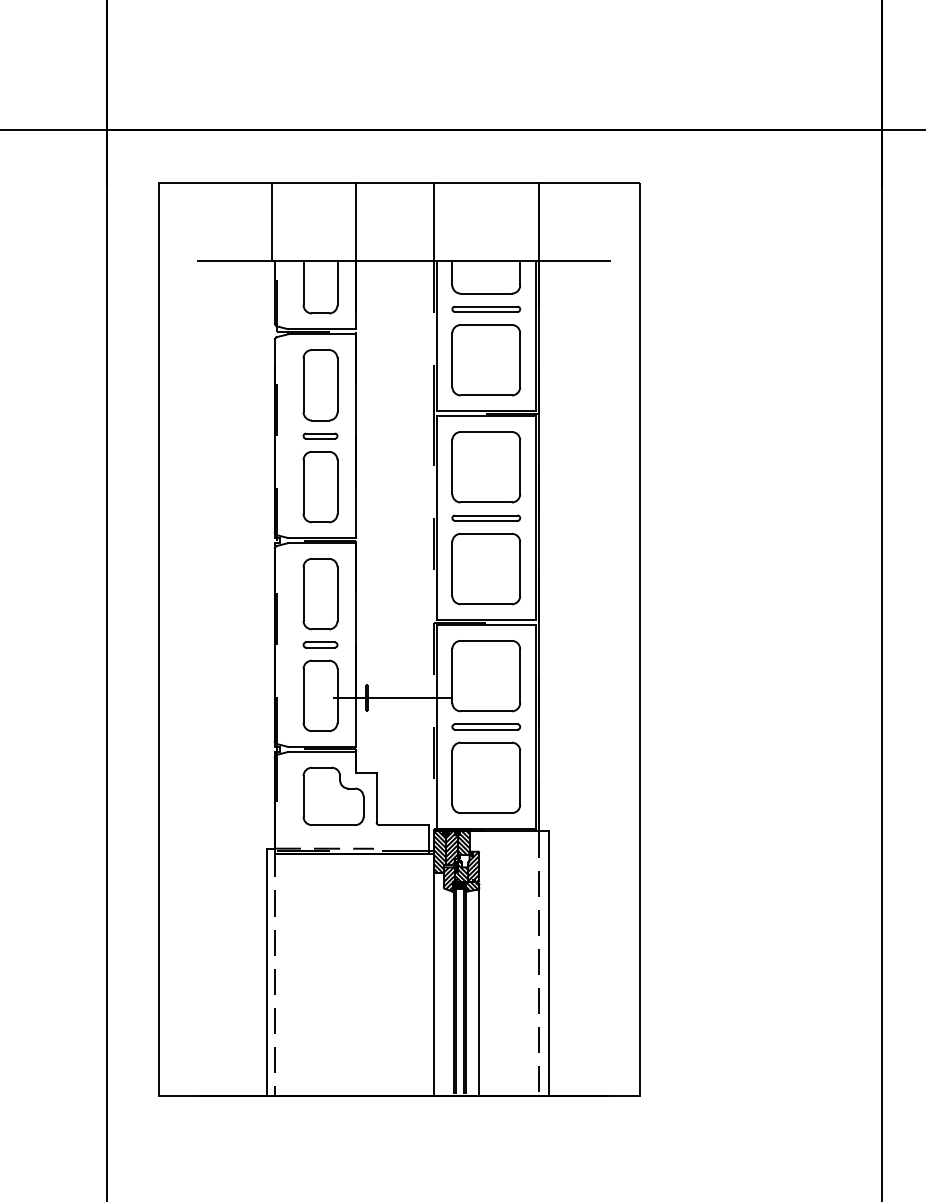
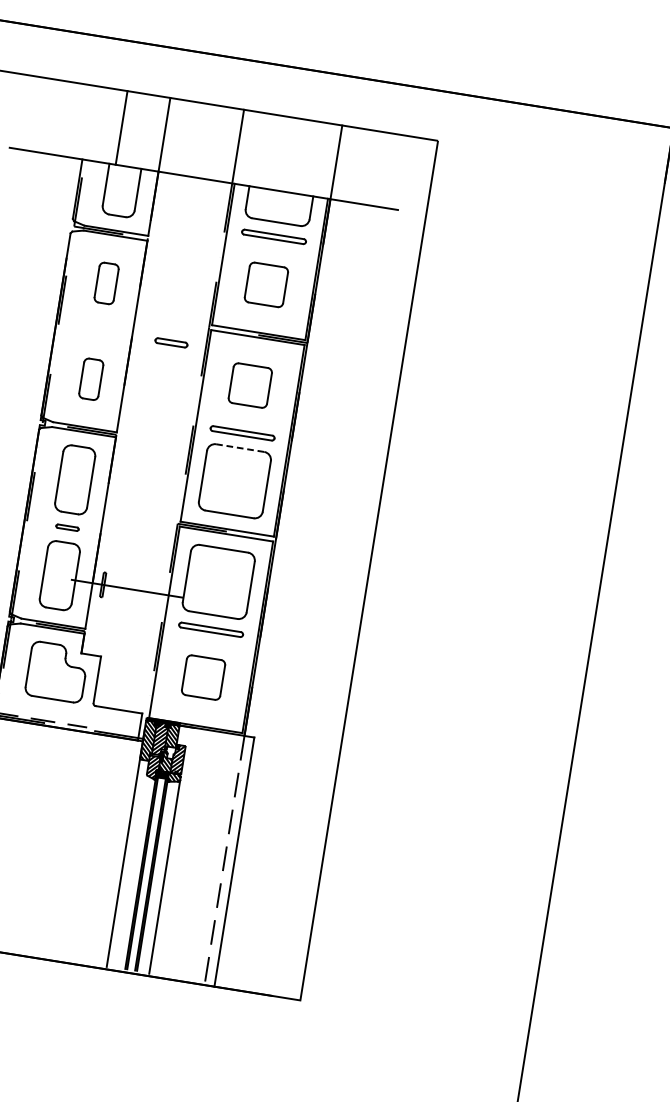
line: (272, 221) -> (121, 127), moved
part: (486, 360) -> (266, 285), size x0.6
part: (320, 385) -> (106, 283), size x0.6
part: (320, 435) -> (171, 342), moved
part: (486, 467) -> (250, 385), size x0.6
part: (320, 487) -> (91, 379), size x0.6
line: (486, 533) -> (240, 447), solid -> dashed
part: (320, 644) -> (67, 527), size x0.7
part: (486, 777) -> (203, 677), size x0.6

